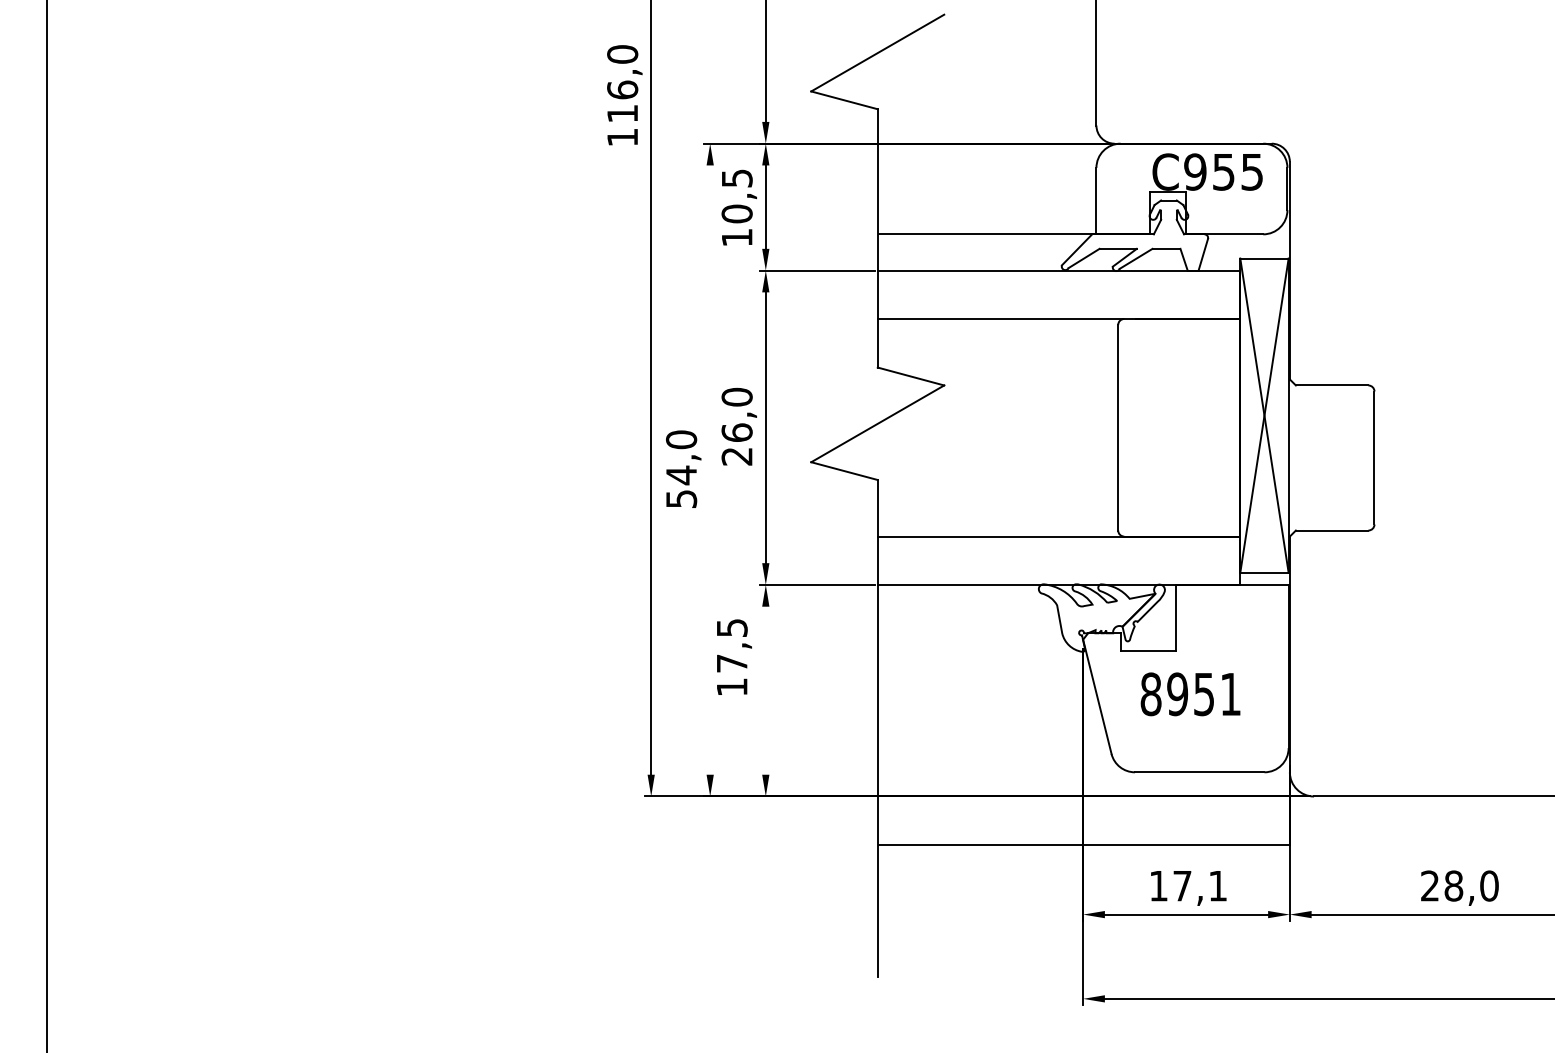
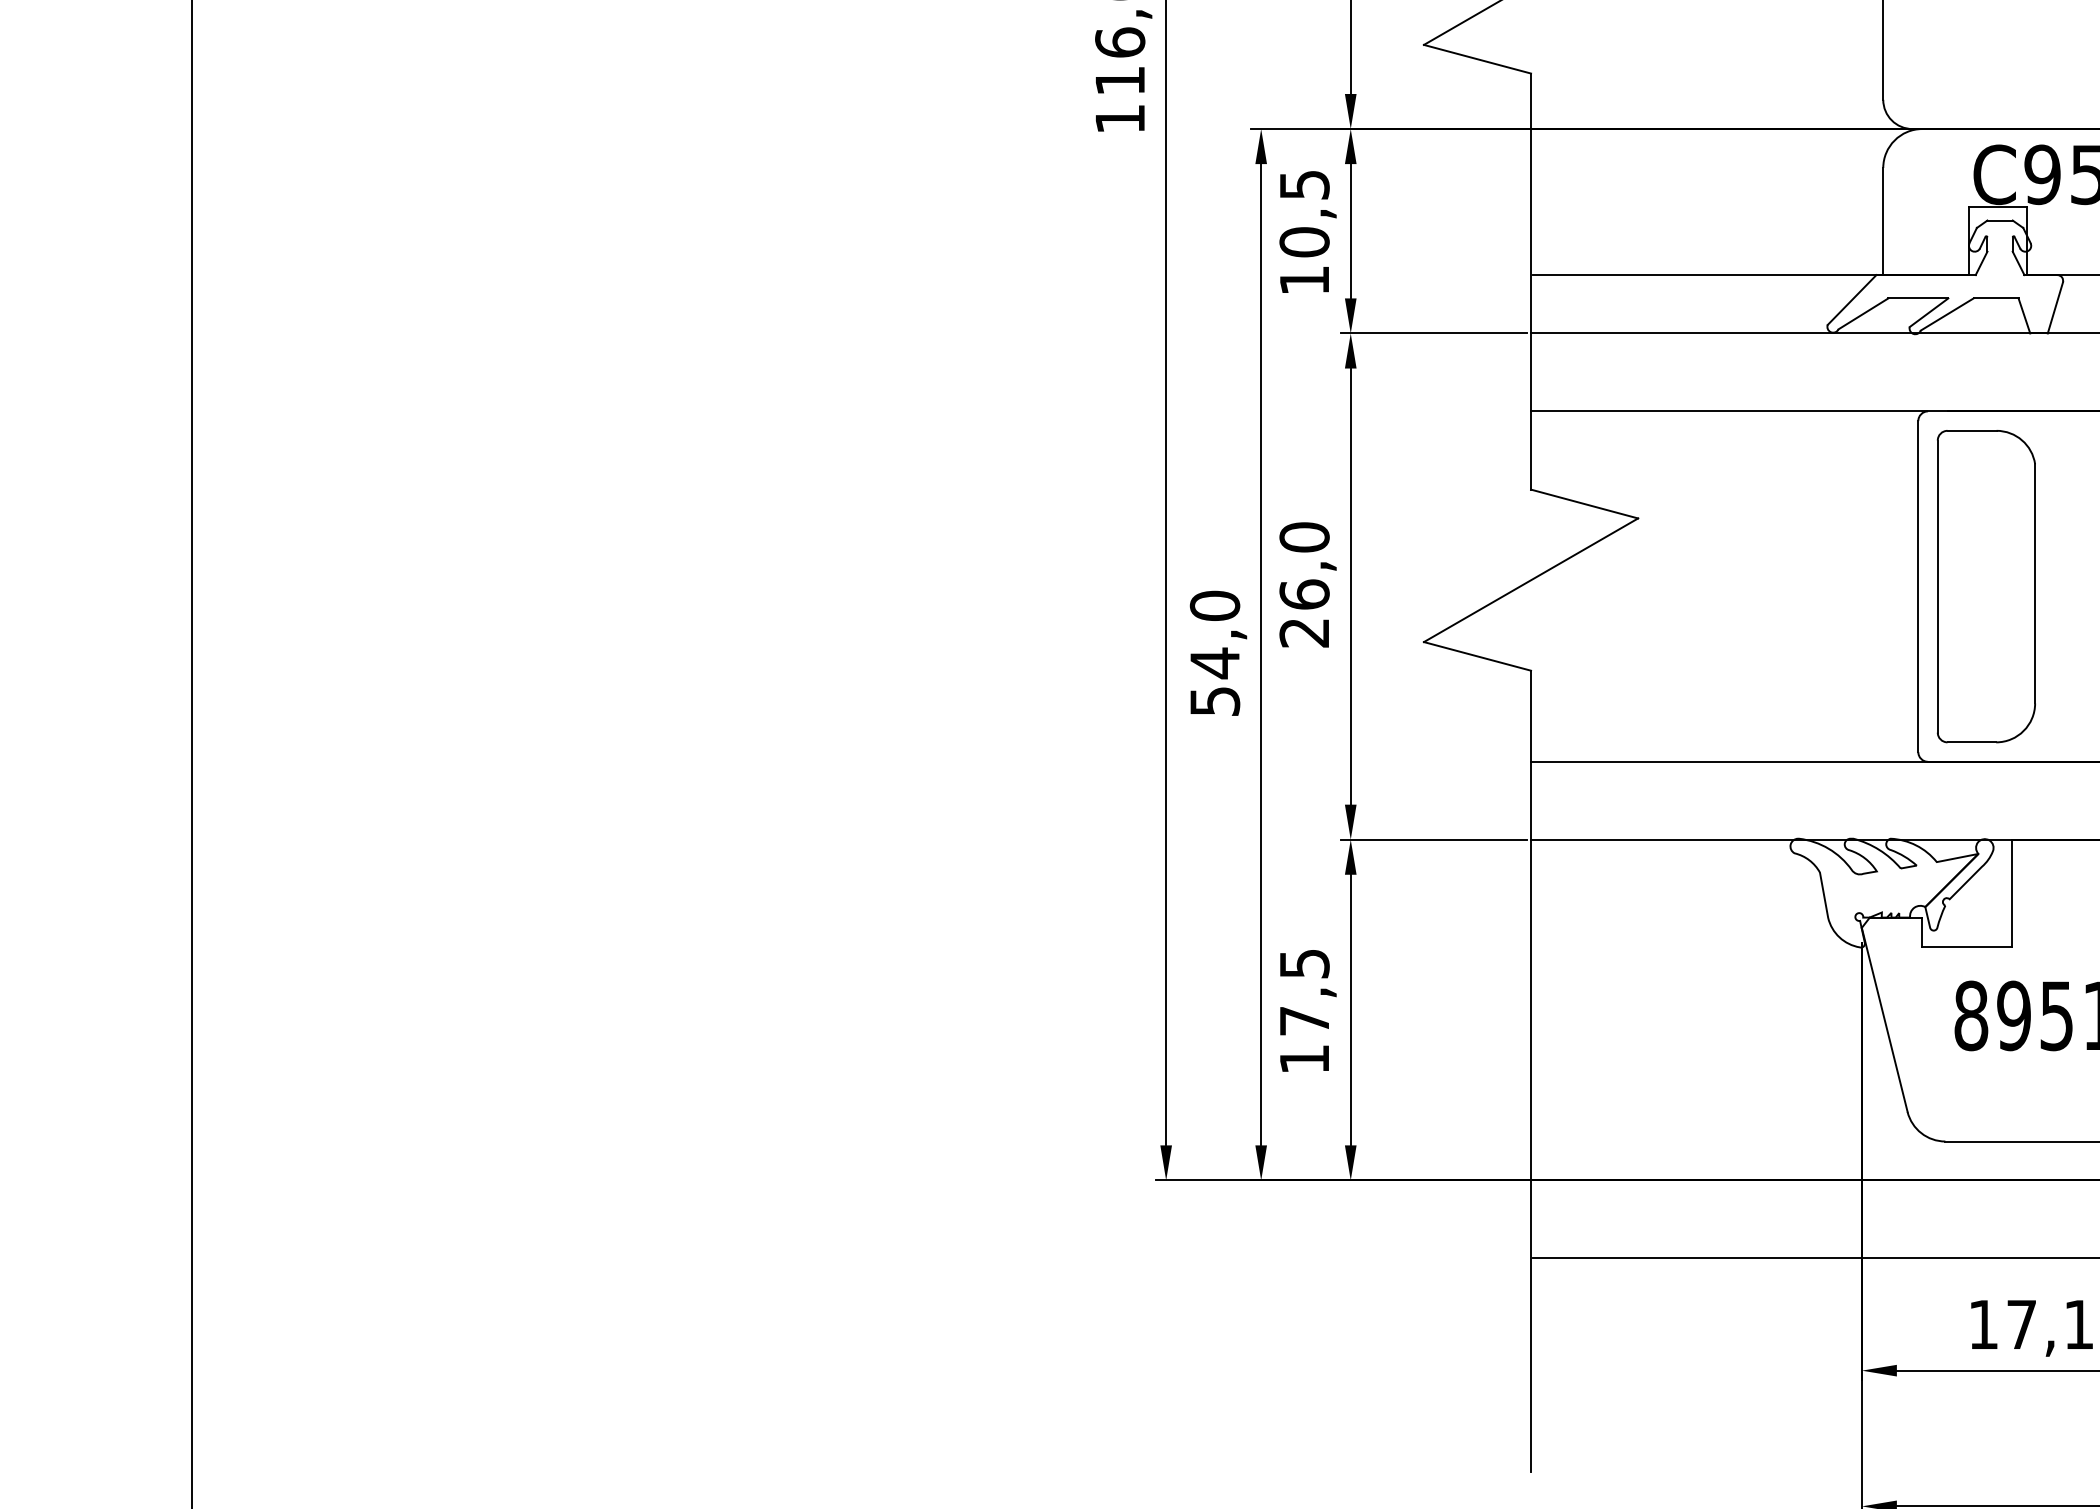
part: (1160, 427) -> (1986, 586), added
line: (710, 469) -> (1261, 653), added
text: (734, 656) -> (1308, 1009), moved
line: (765, 690) -> (1350, 1009), added

